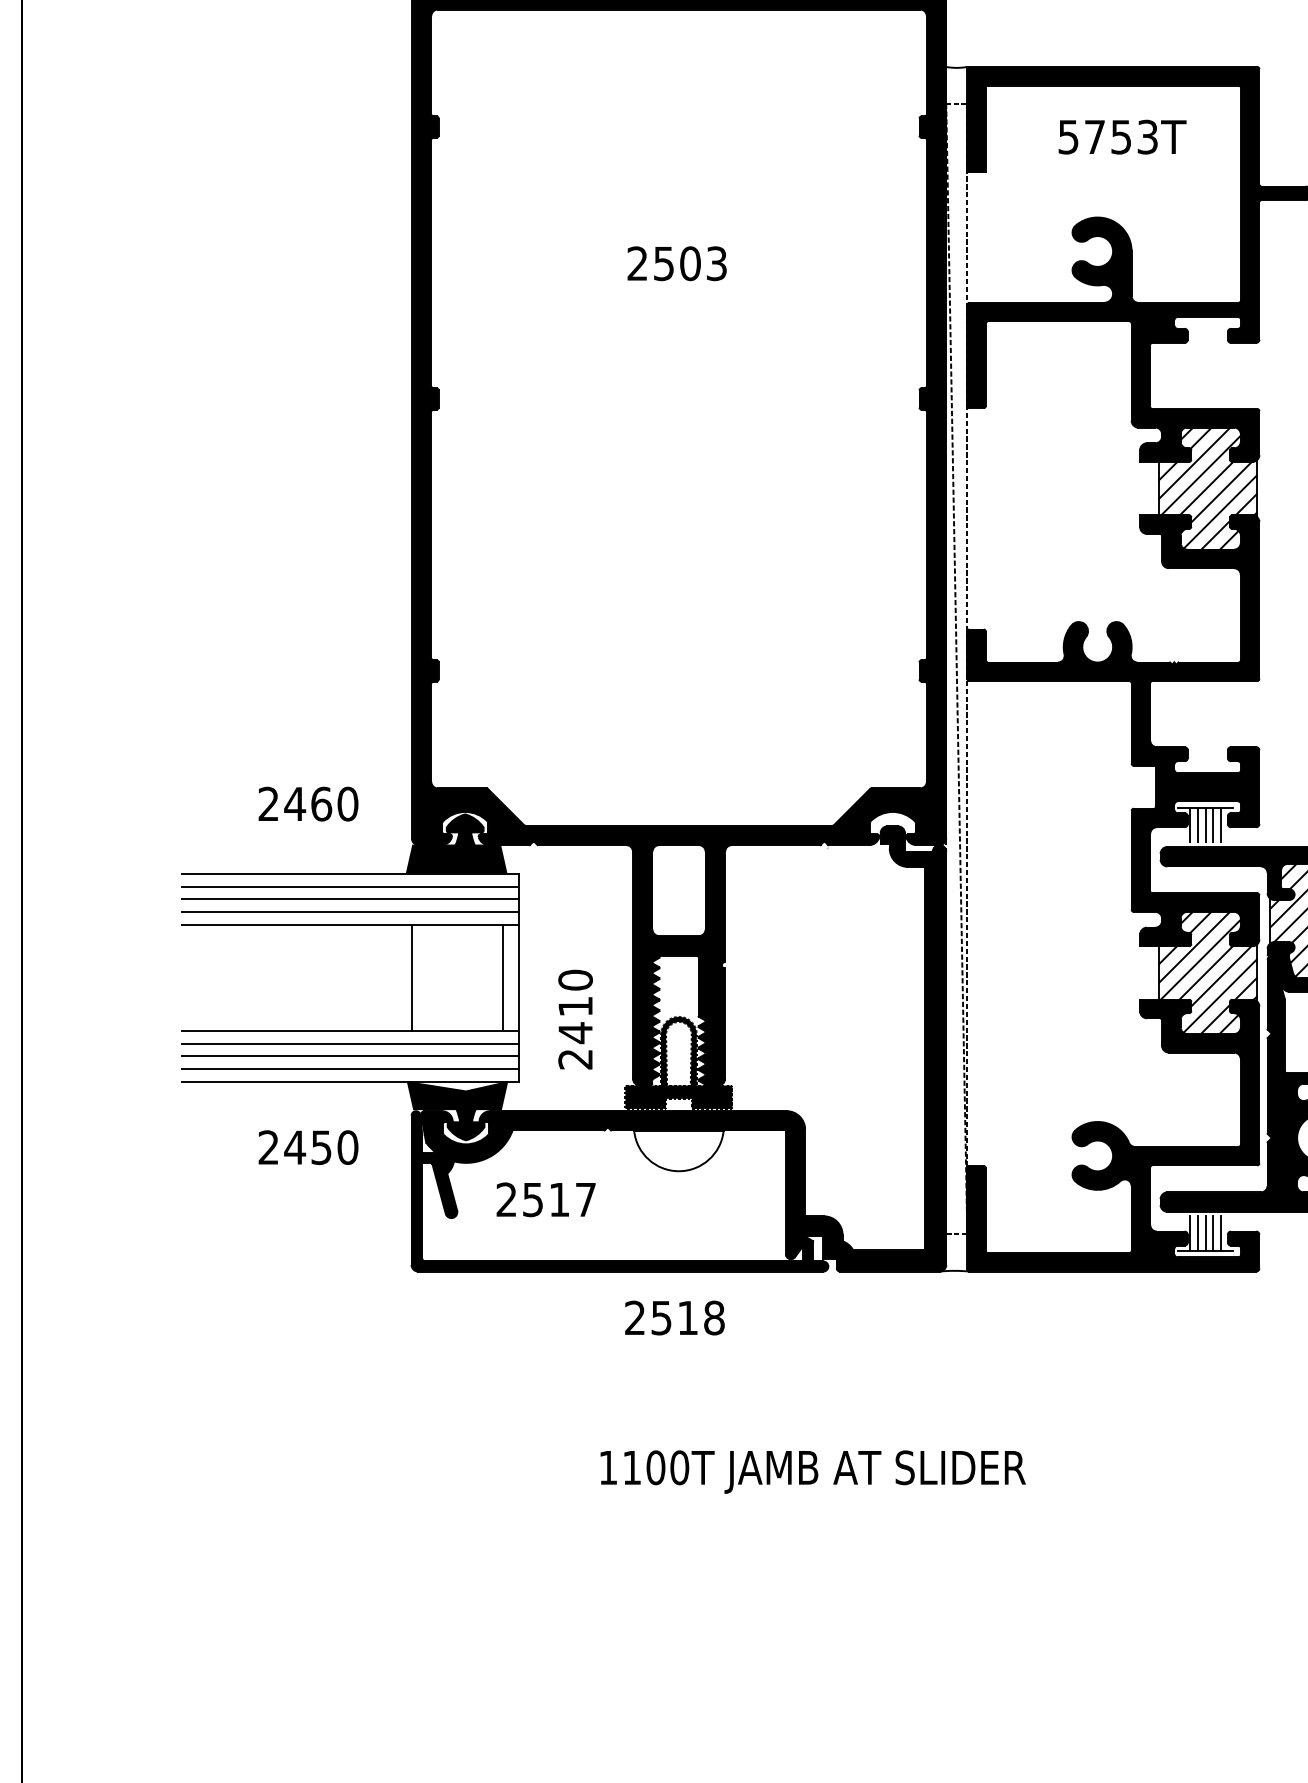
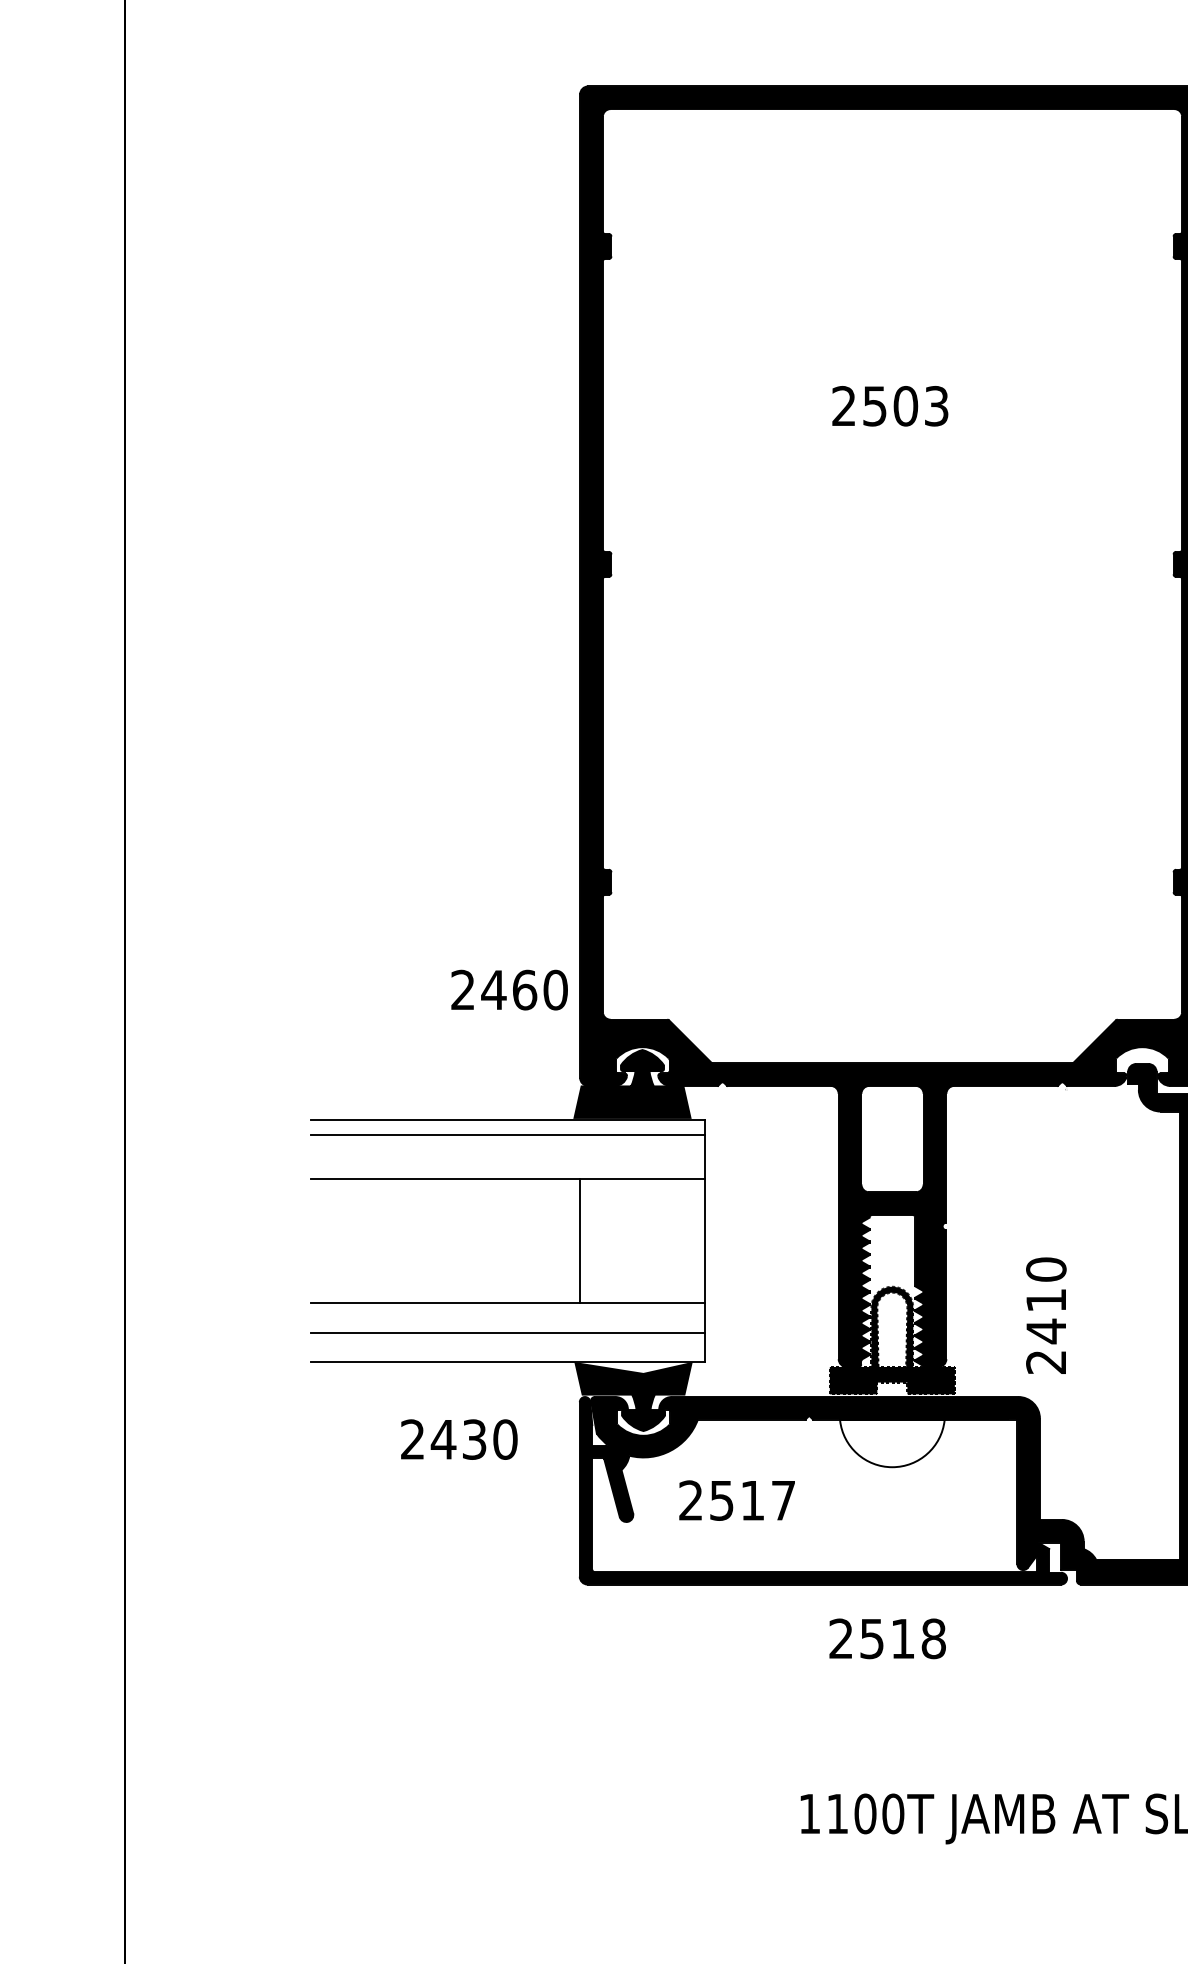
text: (308, 803) -> (509, 989), moved
line: (349, 899) -> (507, 1149), removed
line: (349, 912) -> (507, 1164), removed
line: (502, 977) -> (686, 1240), removed
text: (575, 1019) -> (1046, 1315), moved
line: (349, 1043) -> (507, 1317), removed
line: (349, 1068) -> (507, 1347), removed
text: (321, 1147) -> (474, 1439), 2450 -> 2430

